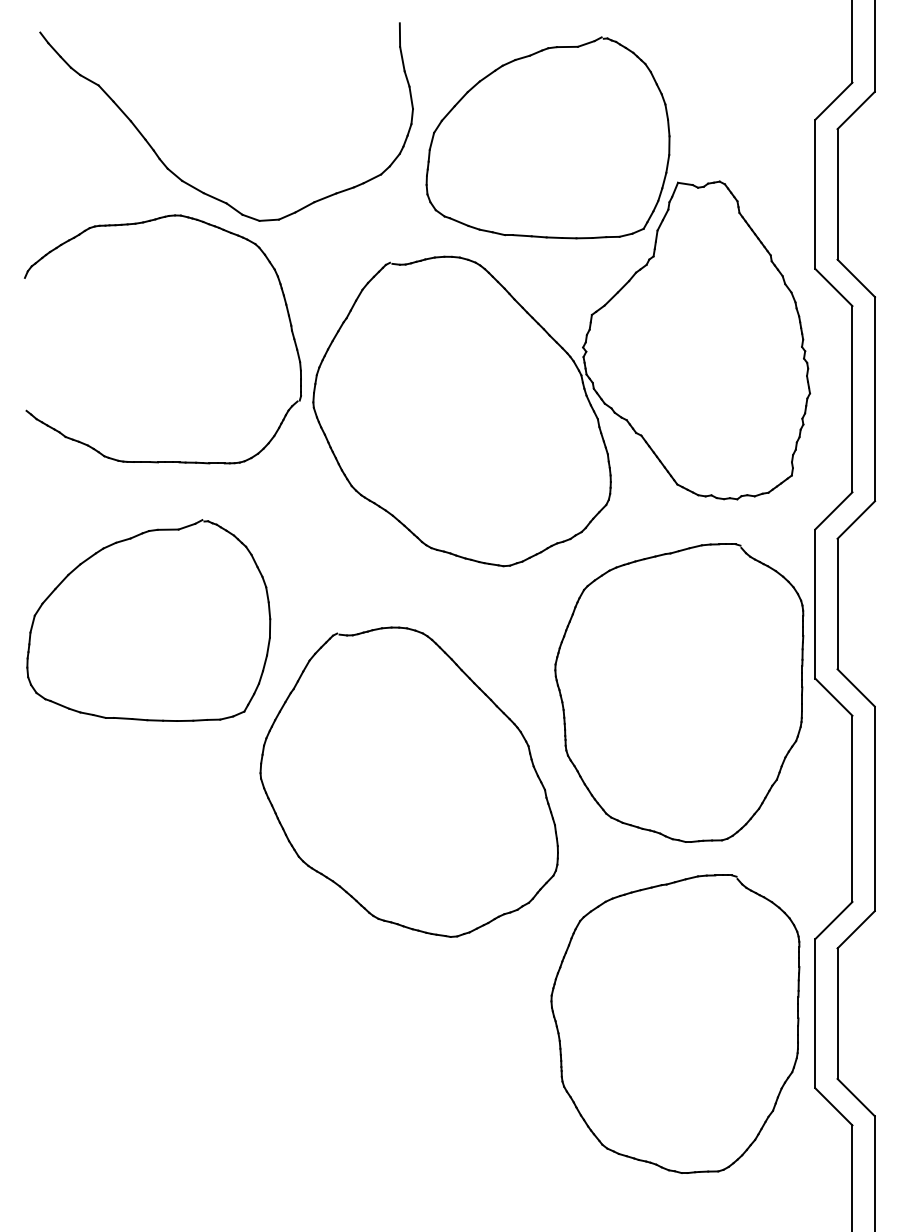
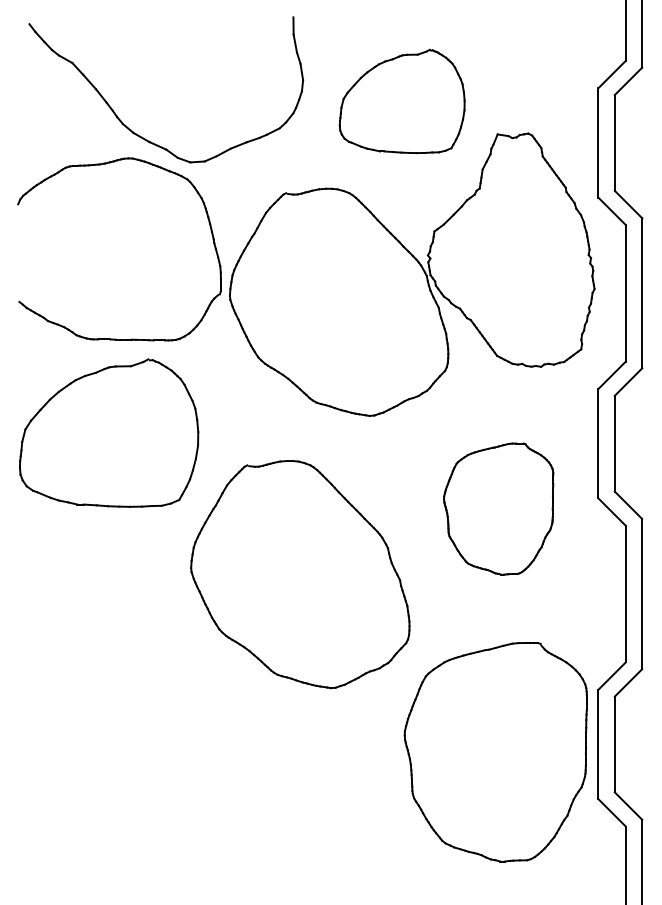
part: (547, 137) -> (401, 101), size x0.7
part: (148, 620) -> (108, 433), moved
part: (679, 692) -> (498, 508), size x0.6

